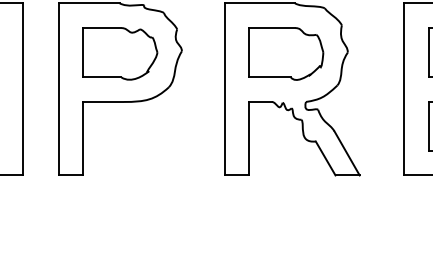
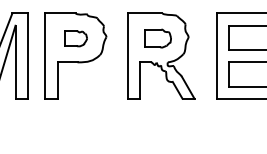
part: (121, 53) -> (76, 38), size x0.6
part: (286, 53) -> (158, 38), size x0.7

